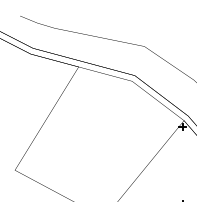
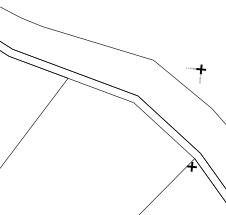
part: (179, 53) -> (196, 73), added

